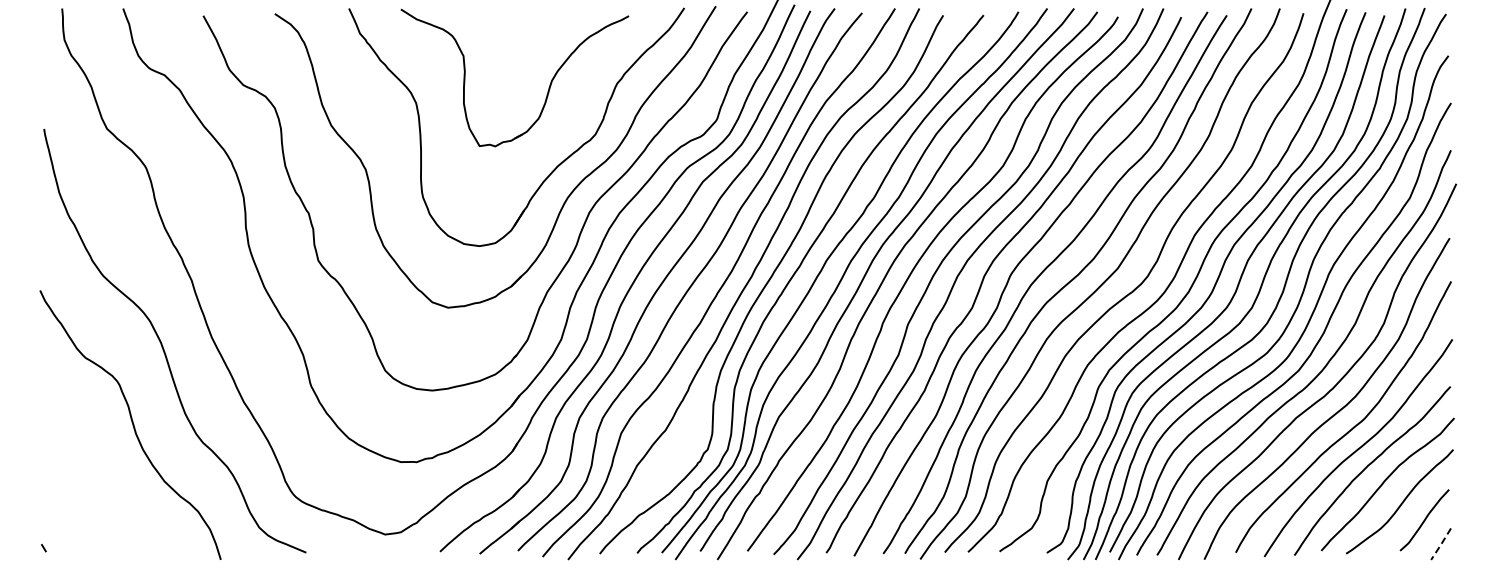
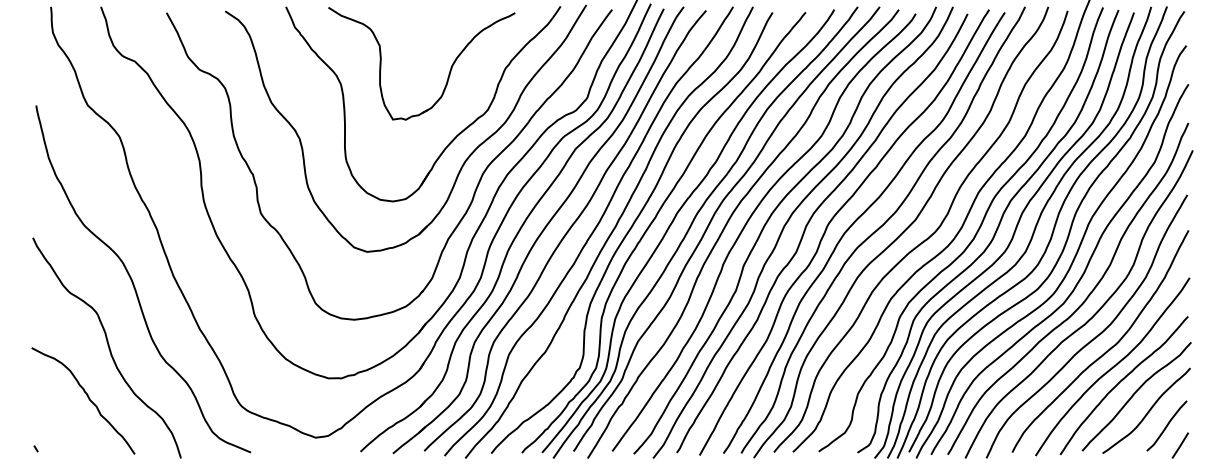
curve: (107, 486) -> (88, 398), added
line: (1440, 545) -> (1179, 446), dashed -> solid

